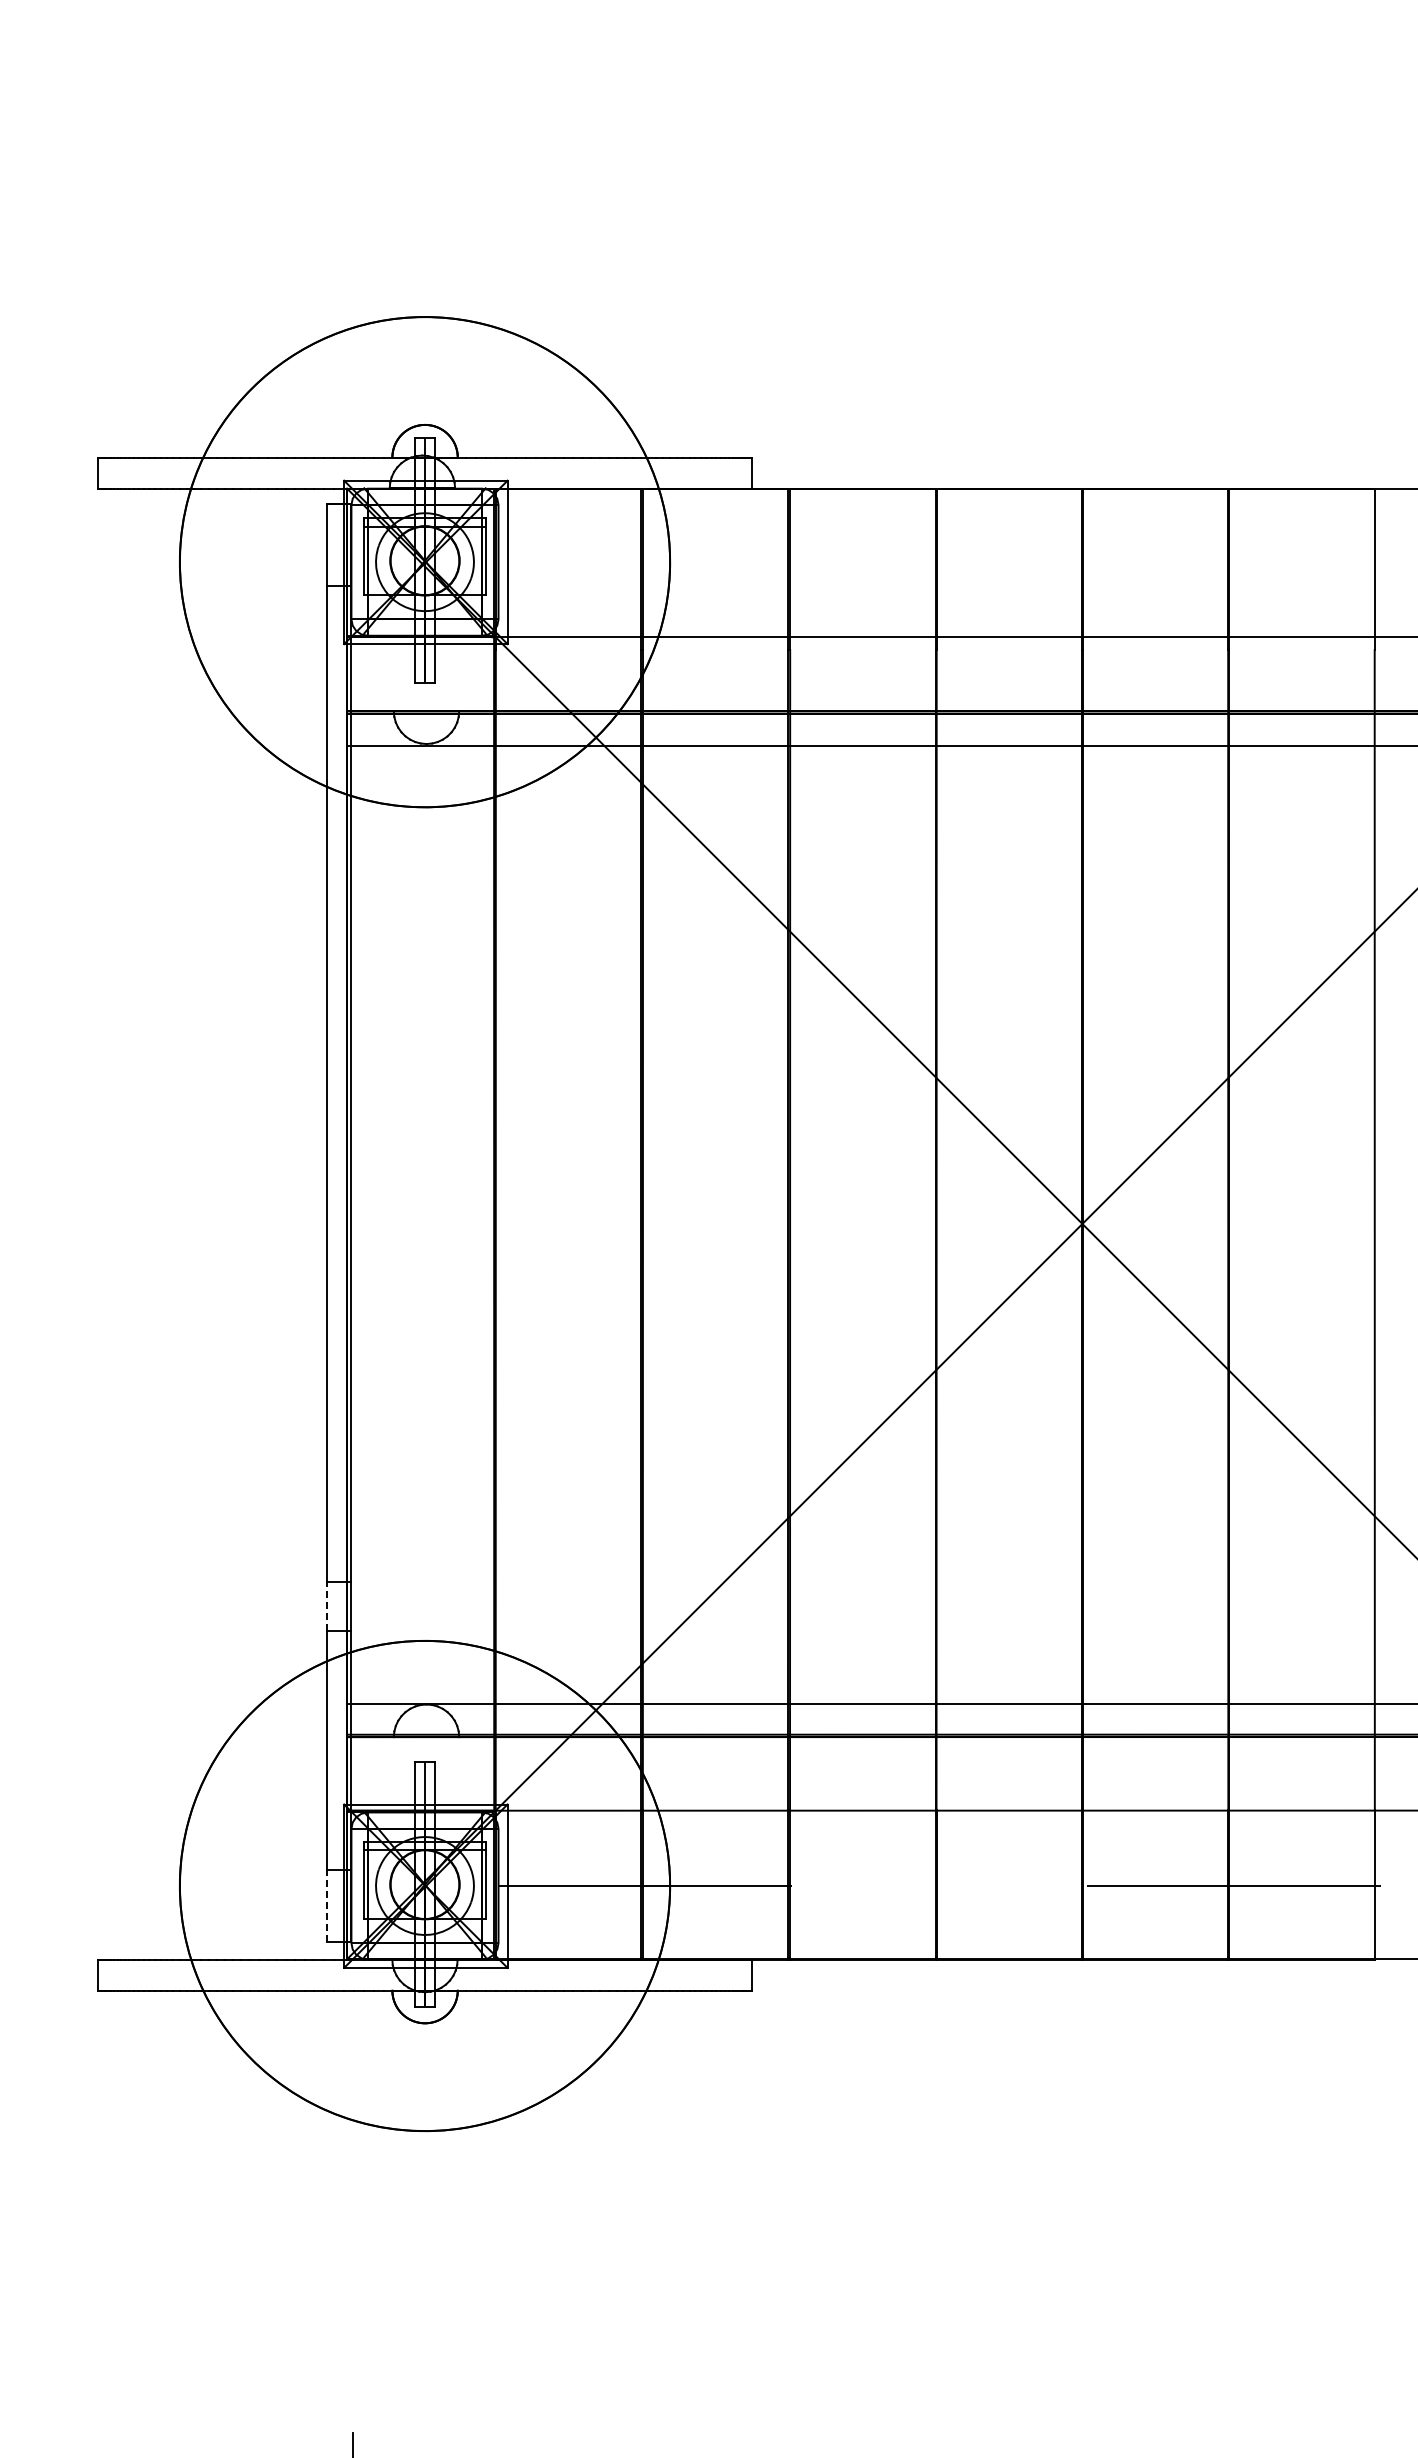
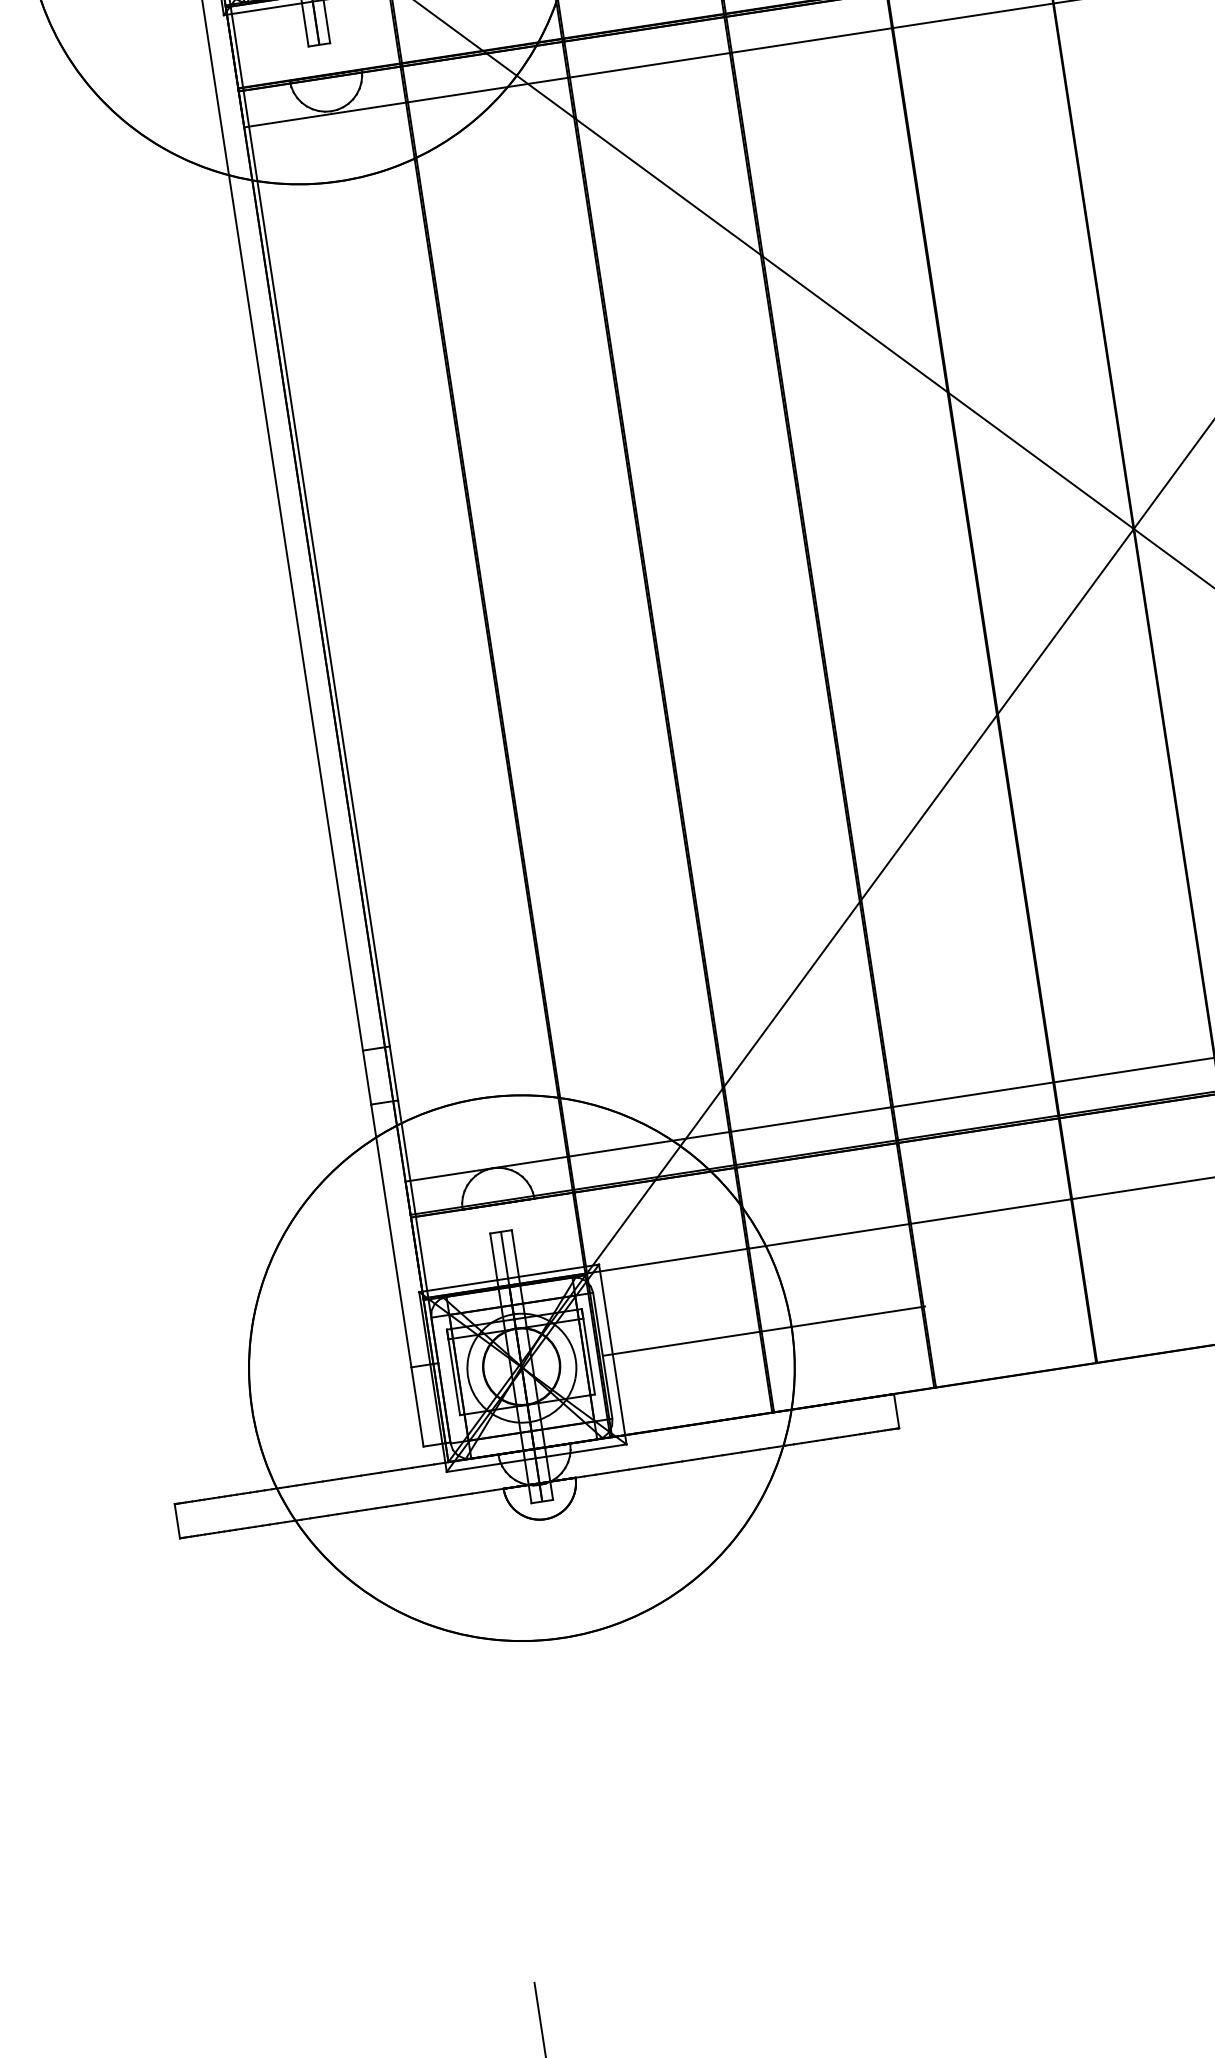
line: (327, 1606) -> (367, 1077), dashed -> solid
line: (327, 1905) -> (417, 1406), dashed -> solid

